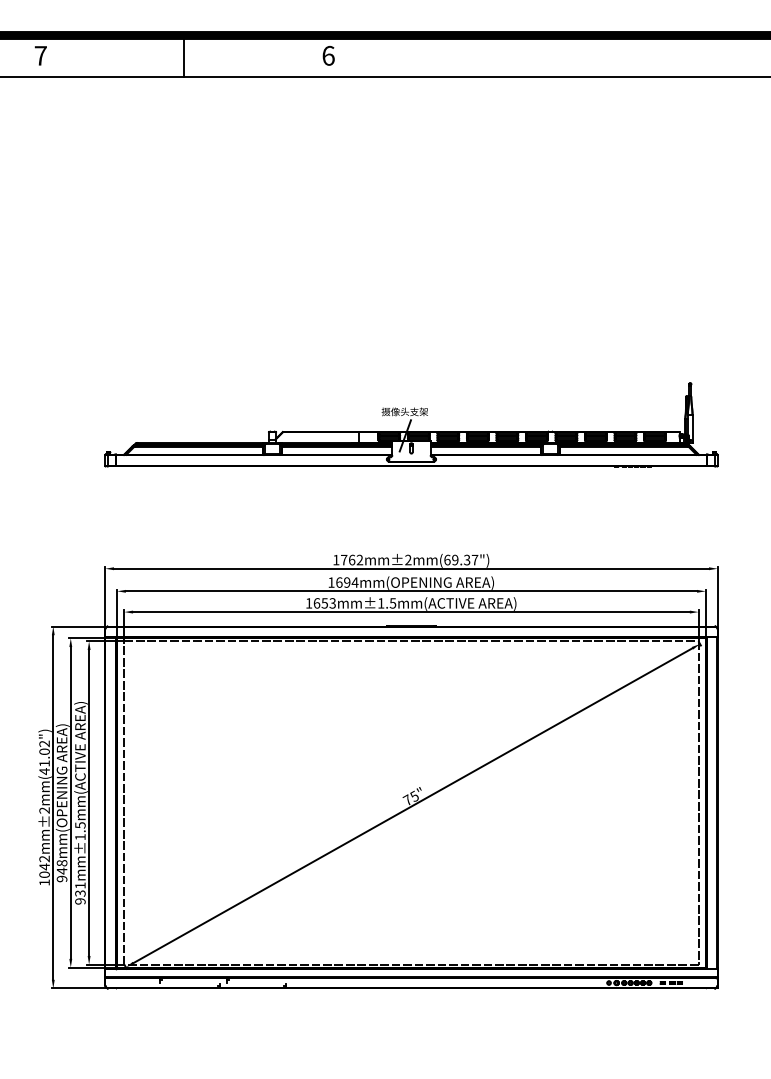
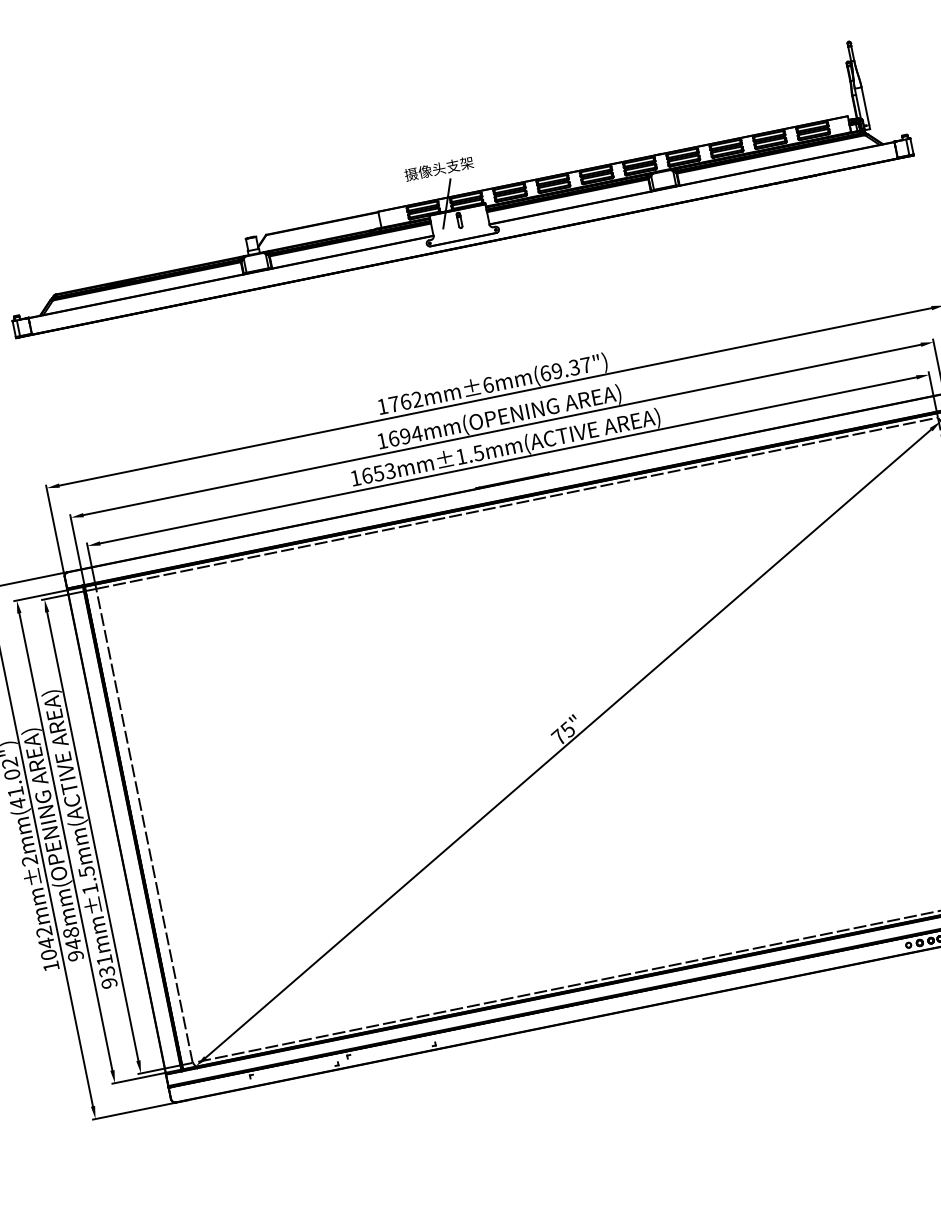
text: (408, 559) -> (488, 384), 1762mm±2mm(69.37") -> 1762mm±6mm(69.37")

